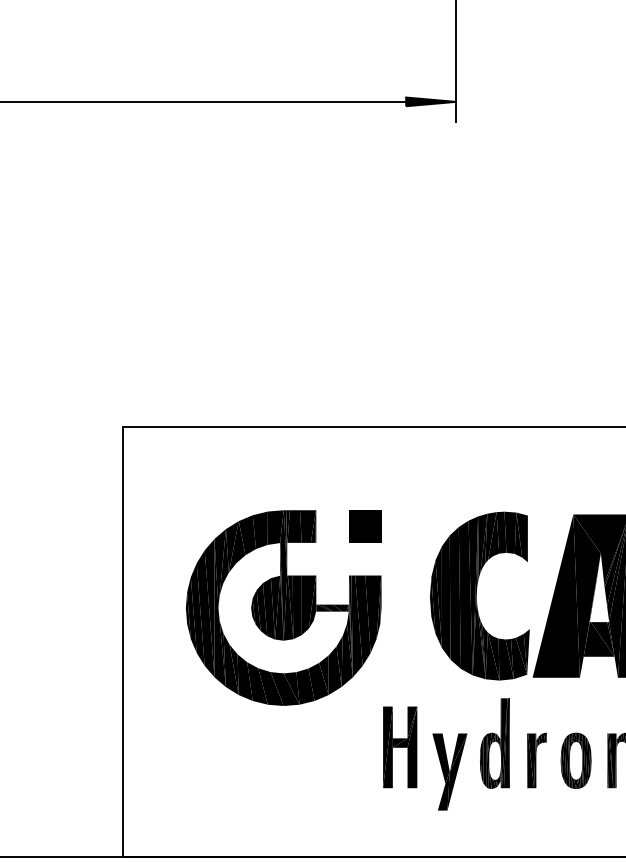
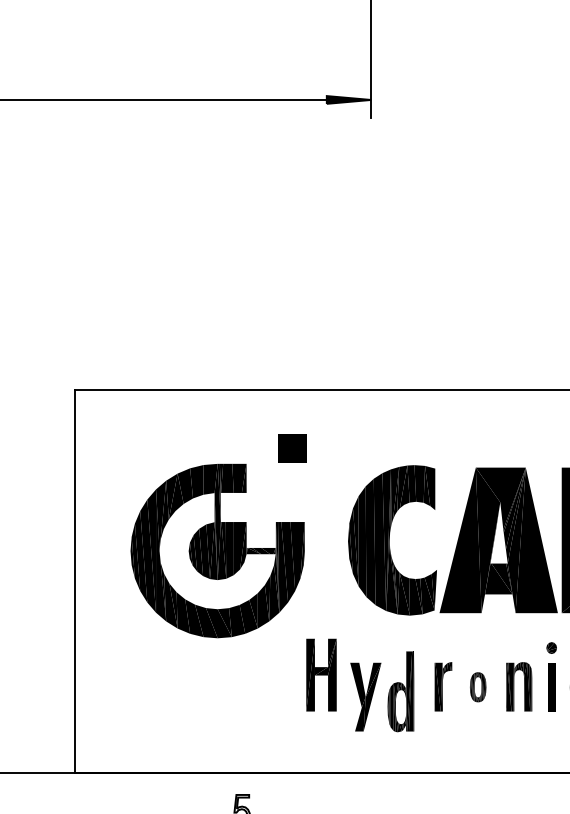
part: (365, 526) -> (292, 448), moved
part: (494, 743) -> (400, 691), moved
part: (575, 761) -> (477, 687), size x0.6

